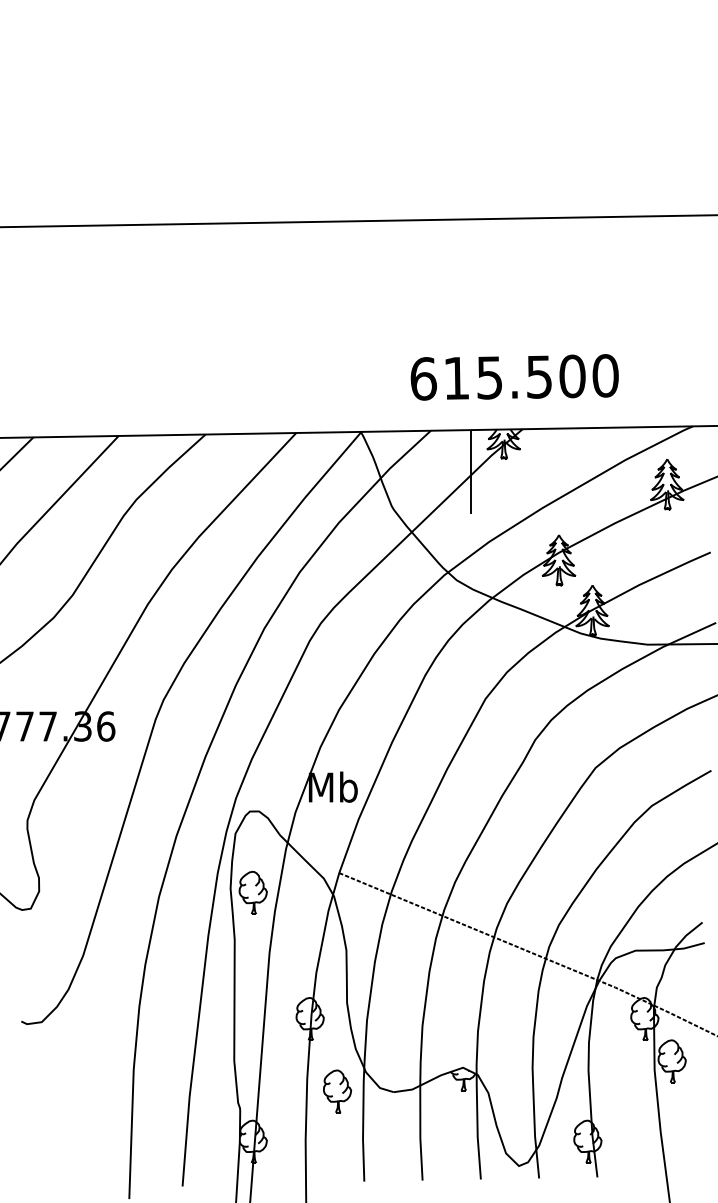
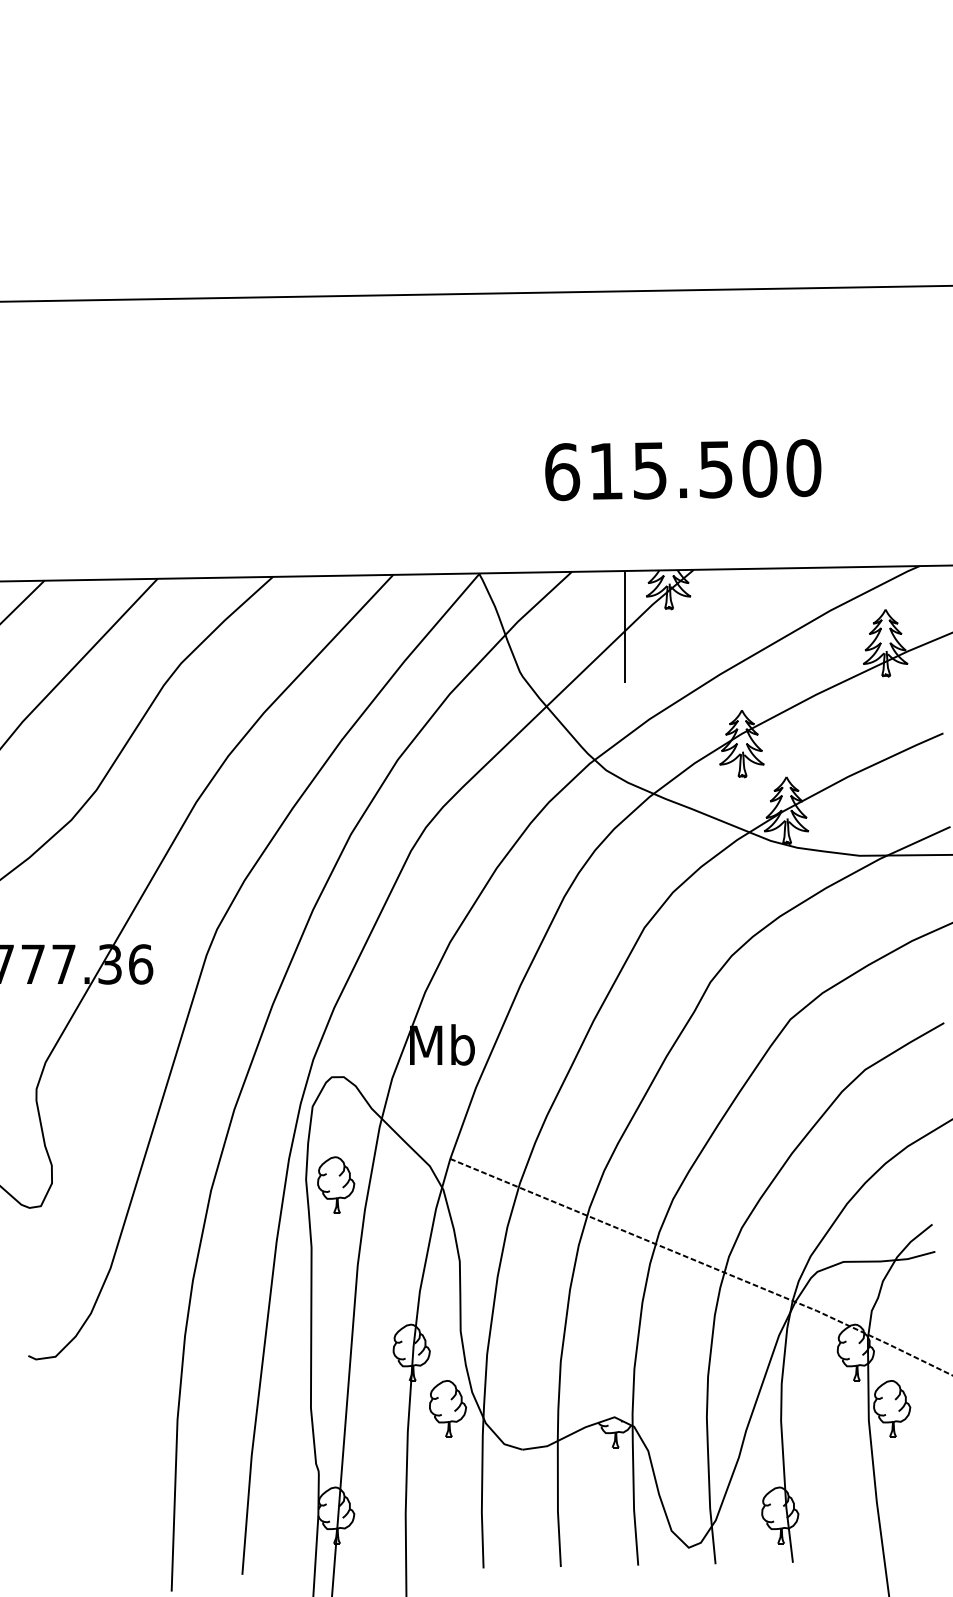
text: (514, 377) -> (683, 470), moved
part: (337, 1091) -> (447, 1408), moved

